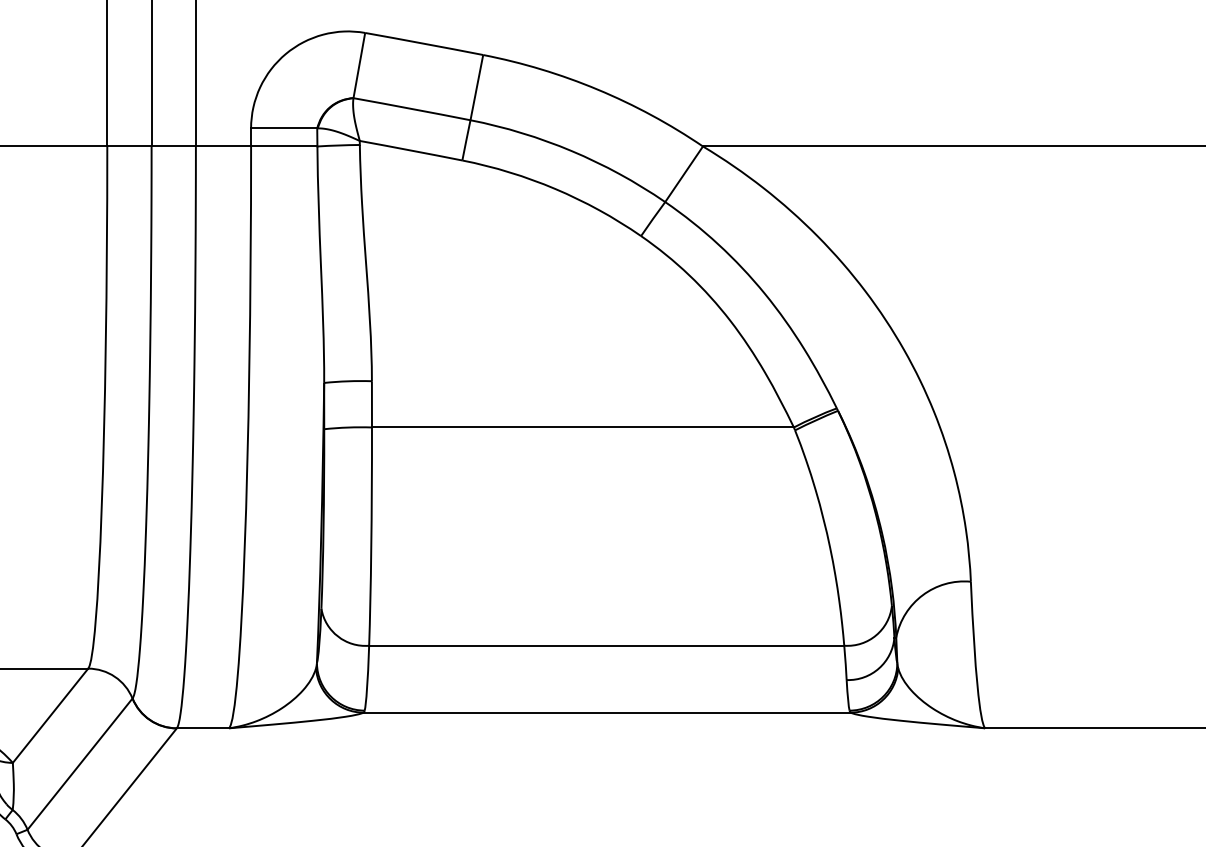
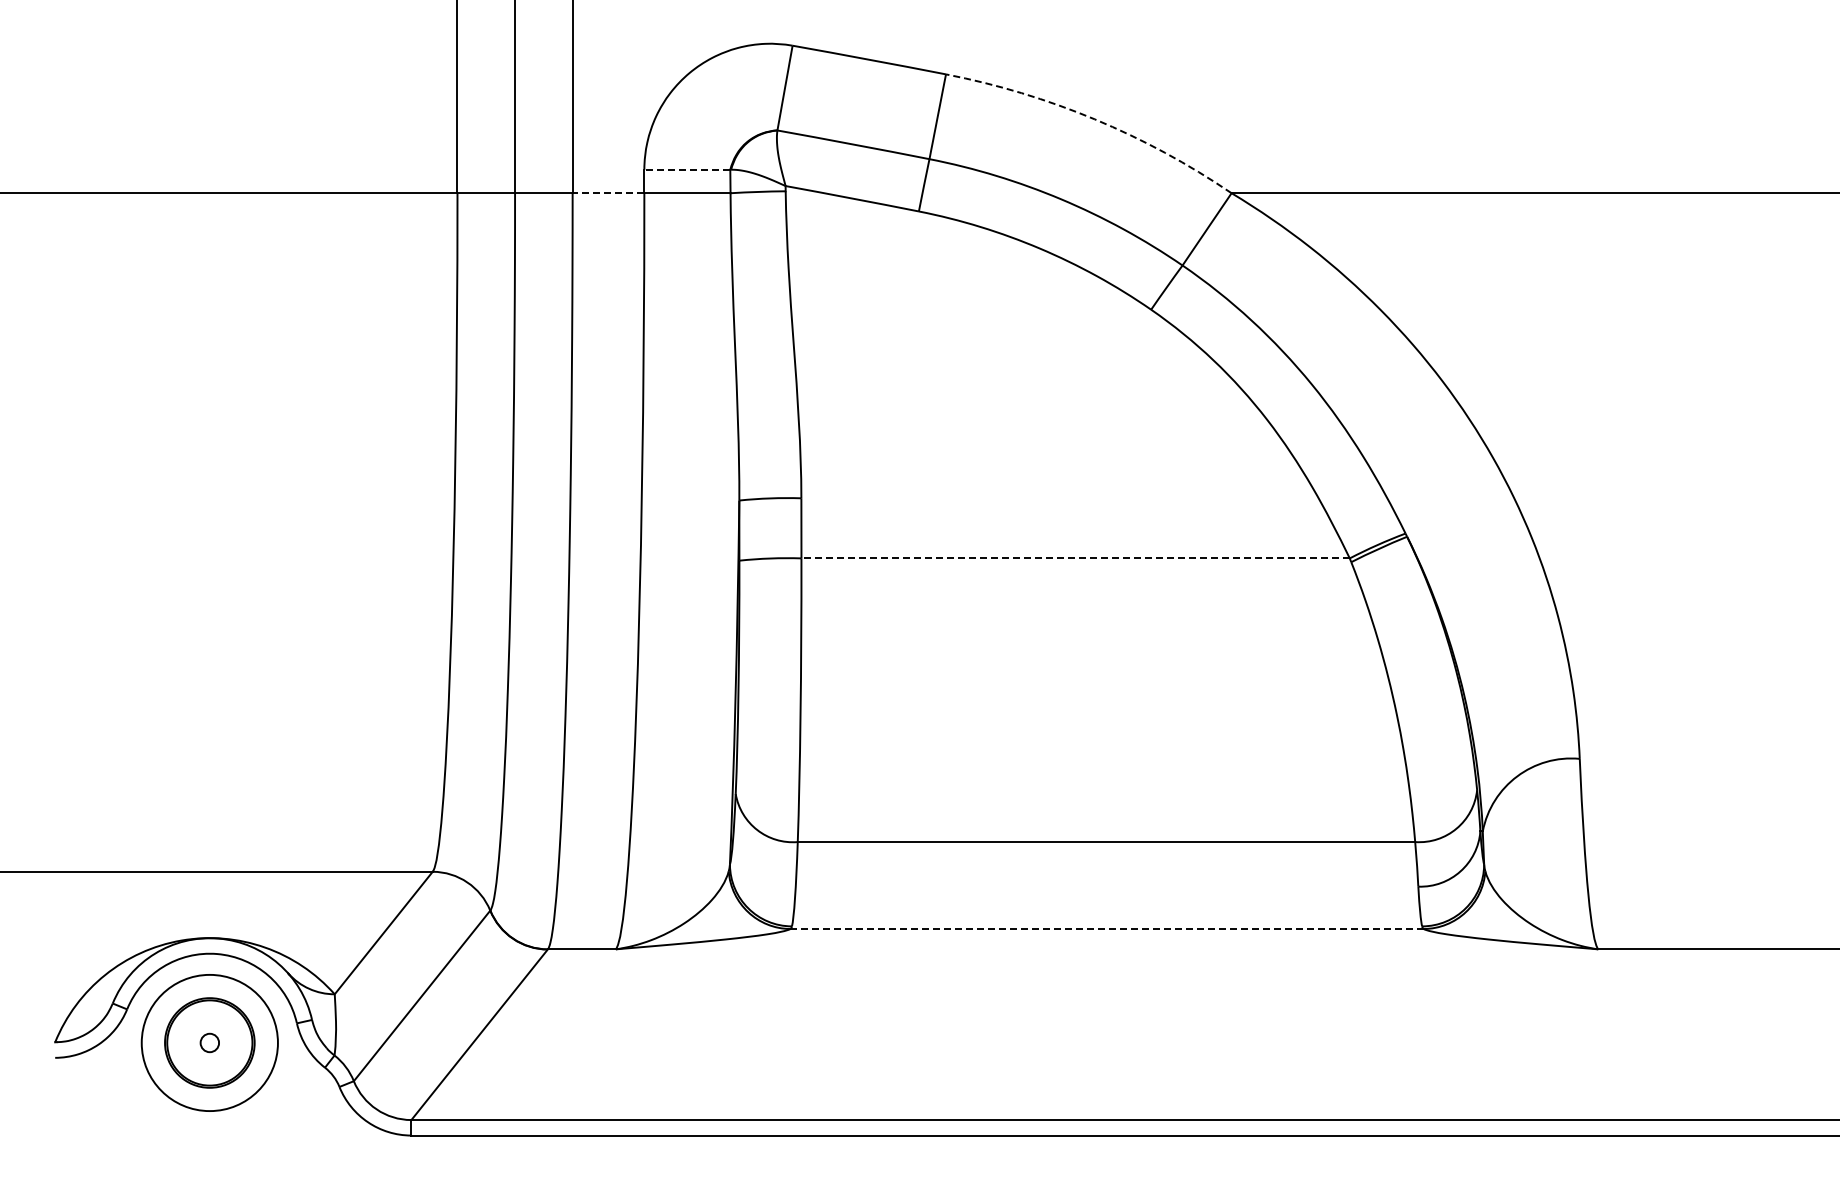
arc: (597, 89) -> (1094, 119), solid -> dashed
line: (284, 128) -> (687, 169), solid -> dashed
line: (223, 146) -> (608, 193), solid -> dashed
line: (582, 427) -> (1075, 558), solid -> dashed
line: (607, 713) -> (1107, 929), solid -> dashed

